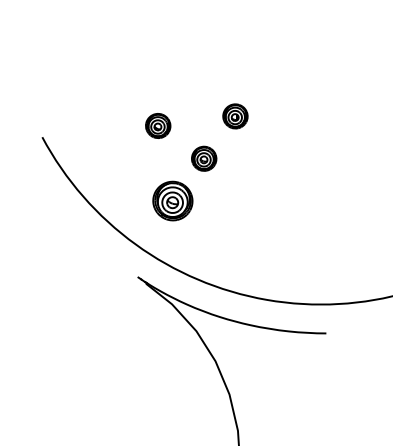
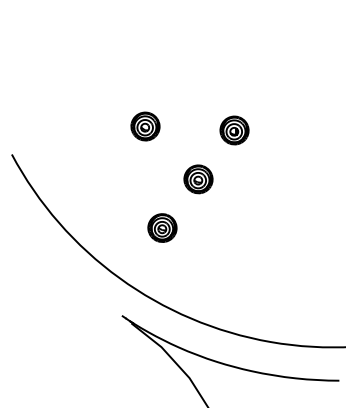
part: (158, 125) -> (145, 125), moved
part: (172, 200) -> (161, 227), size x0.62

